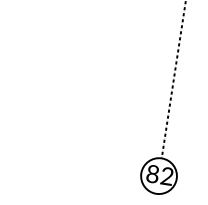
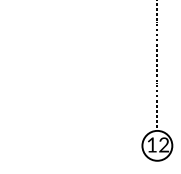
text: (153, 173) -> (152, 144), 82 -> 12

